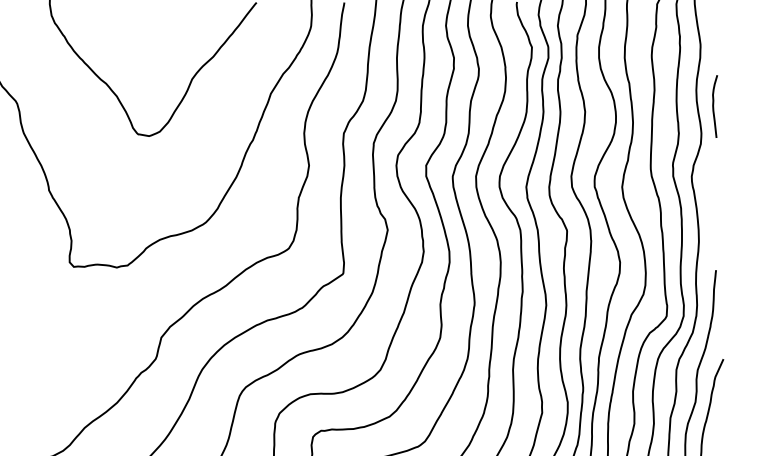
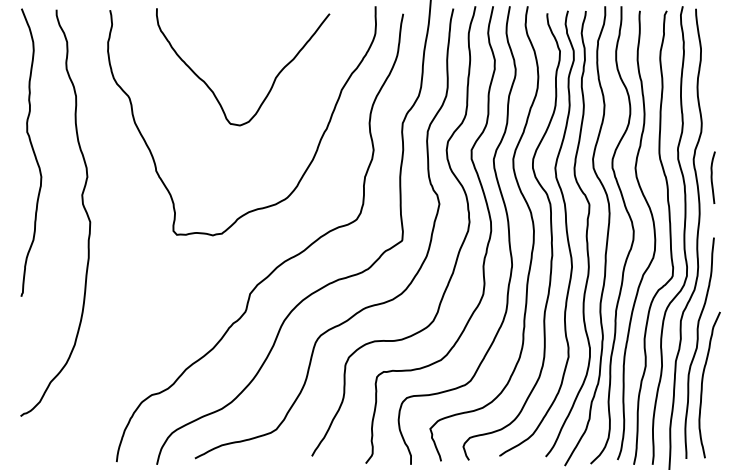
curve: (714, 106) -> (712, 177), moved

